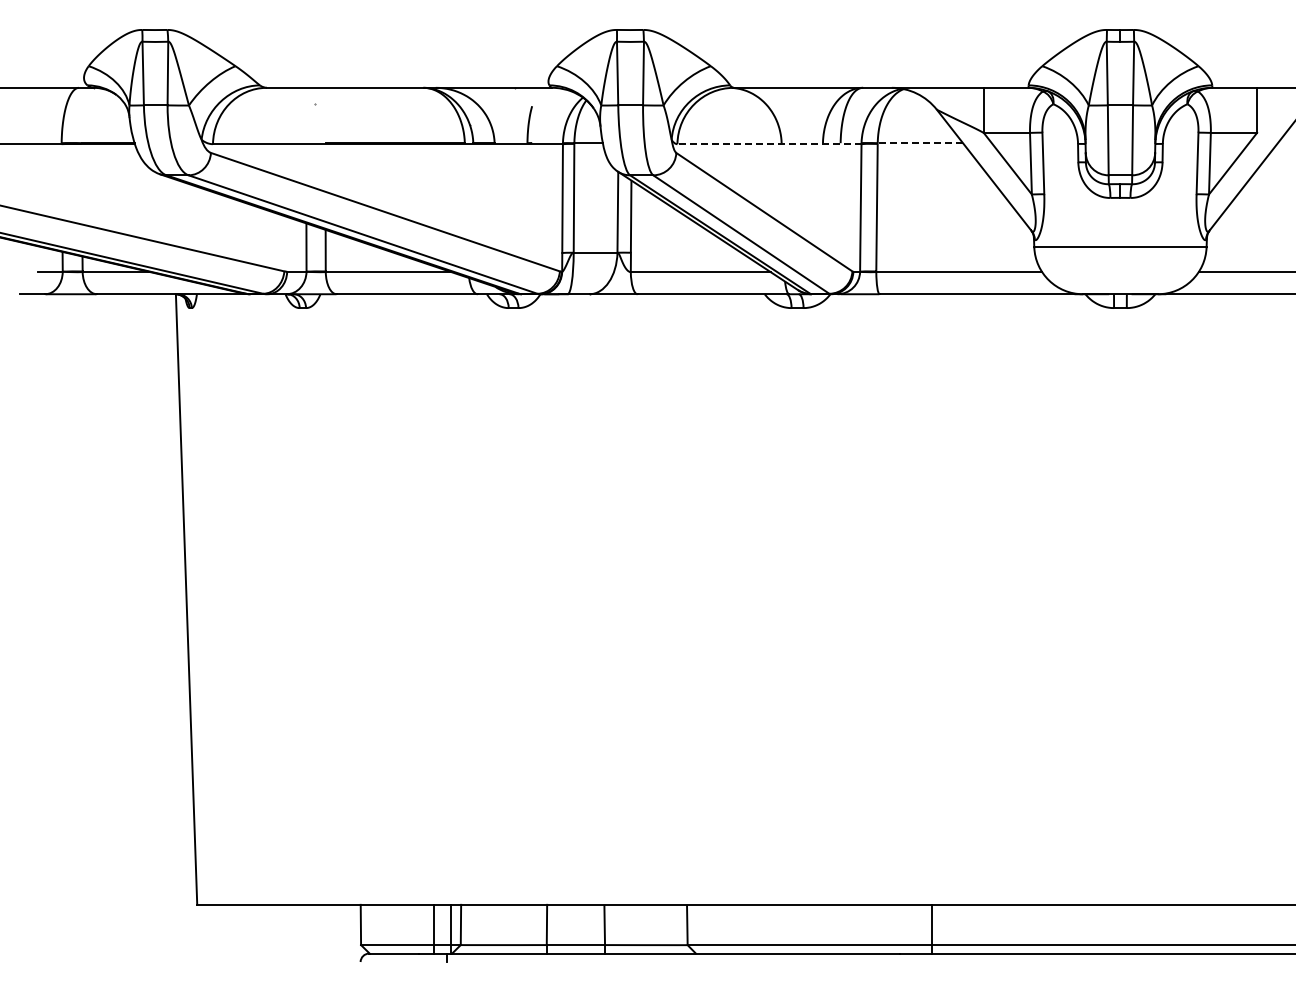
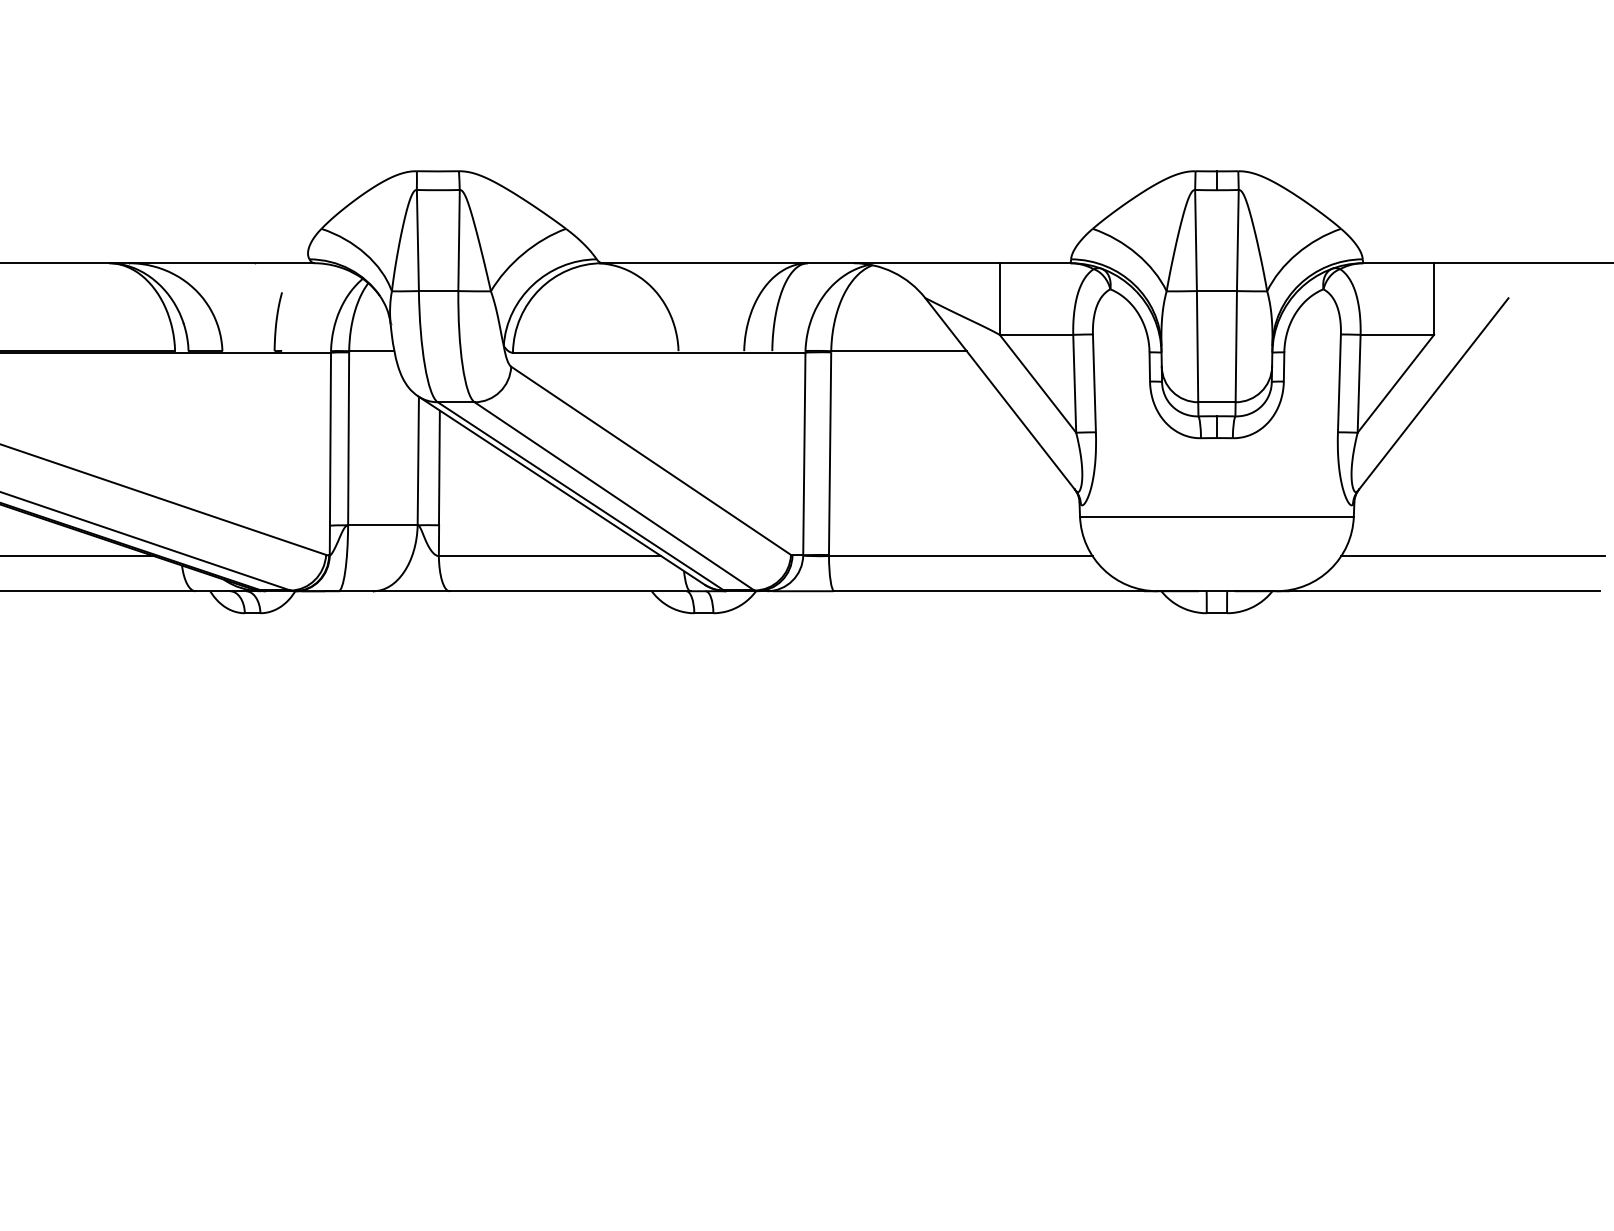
line: (920, 143) -> (899, 351), dashed -> solid
line: (768, 144) -> (657, 353), dashed -> solid

